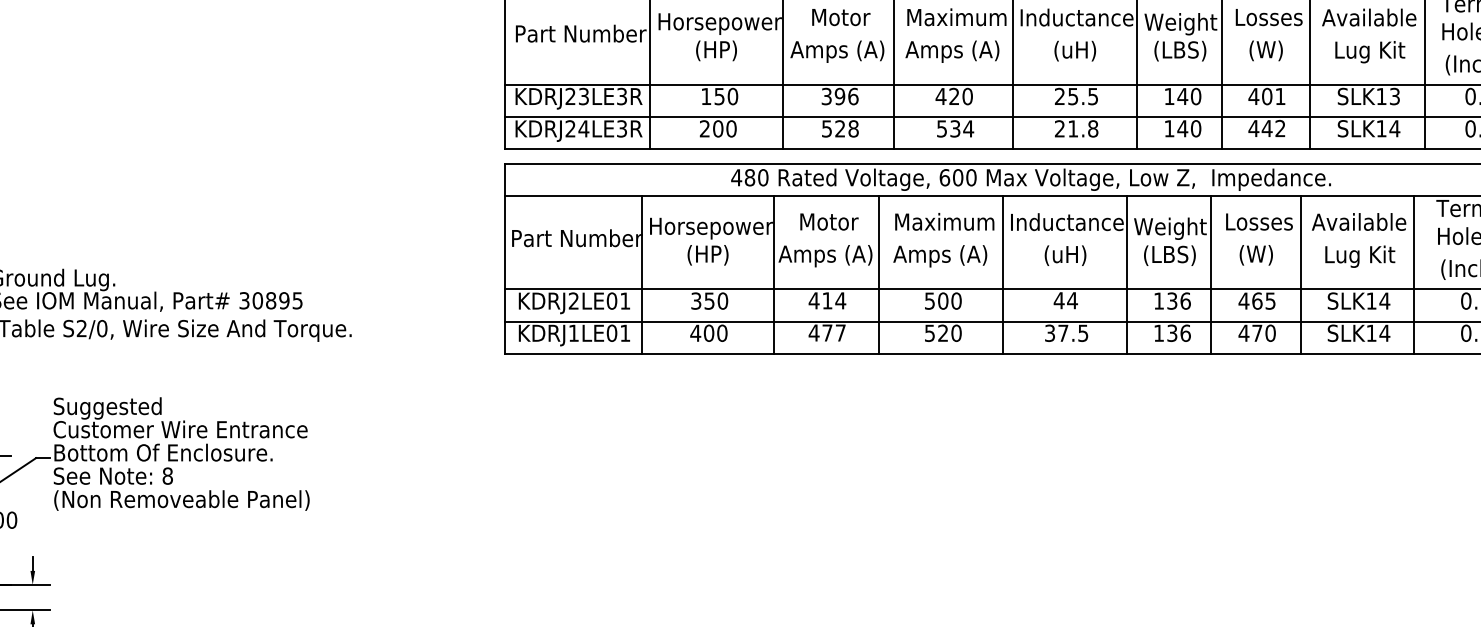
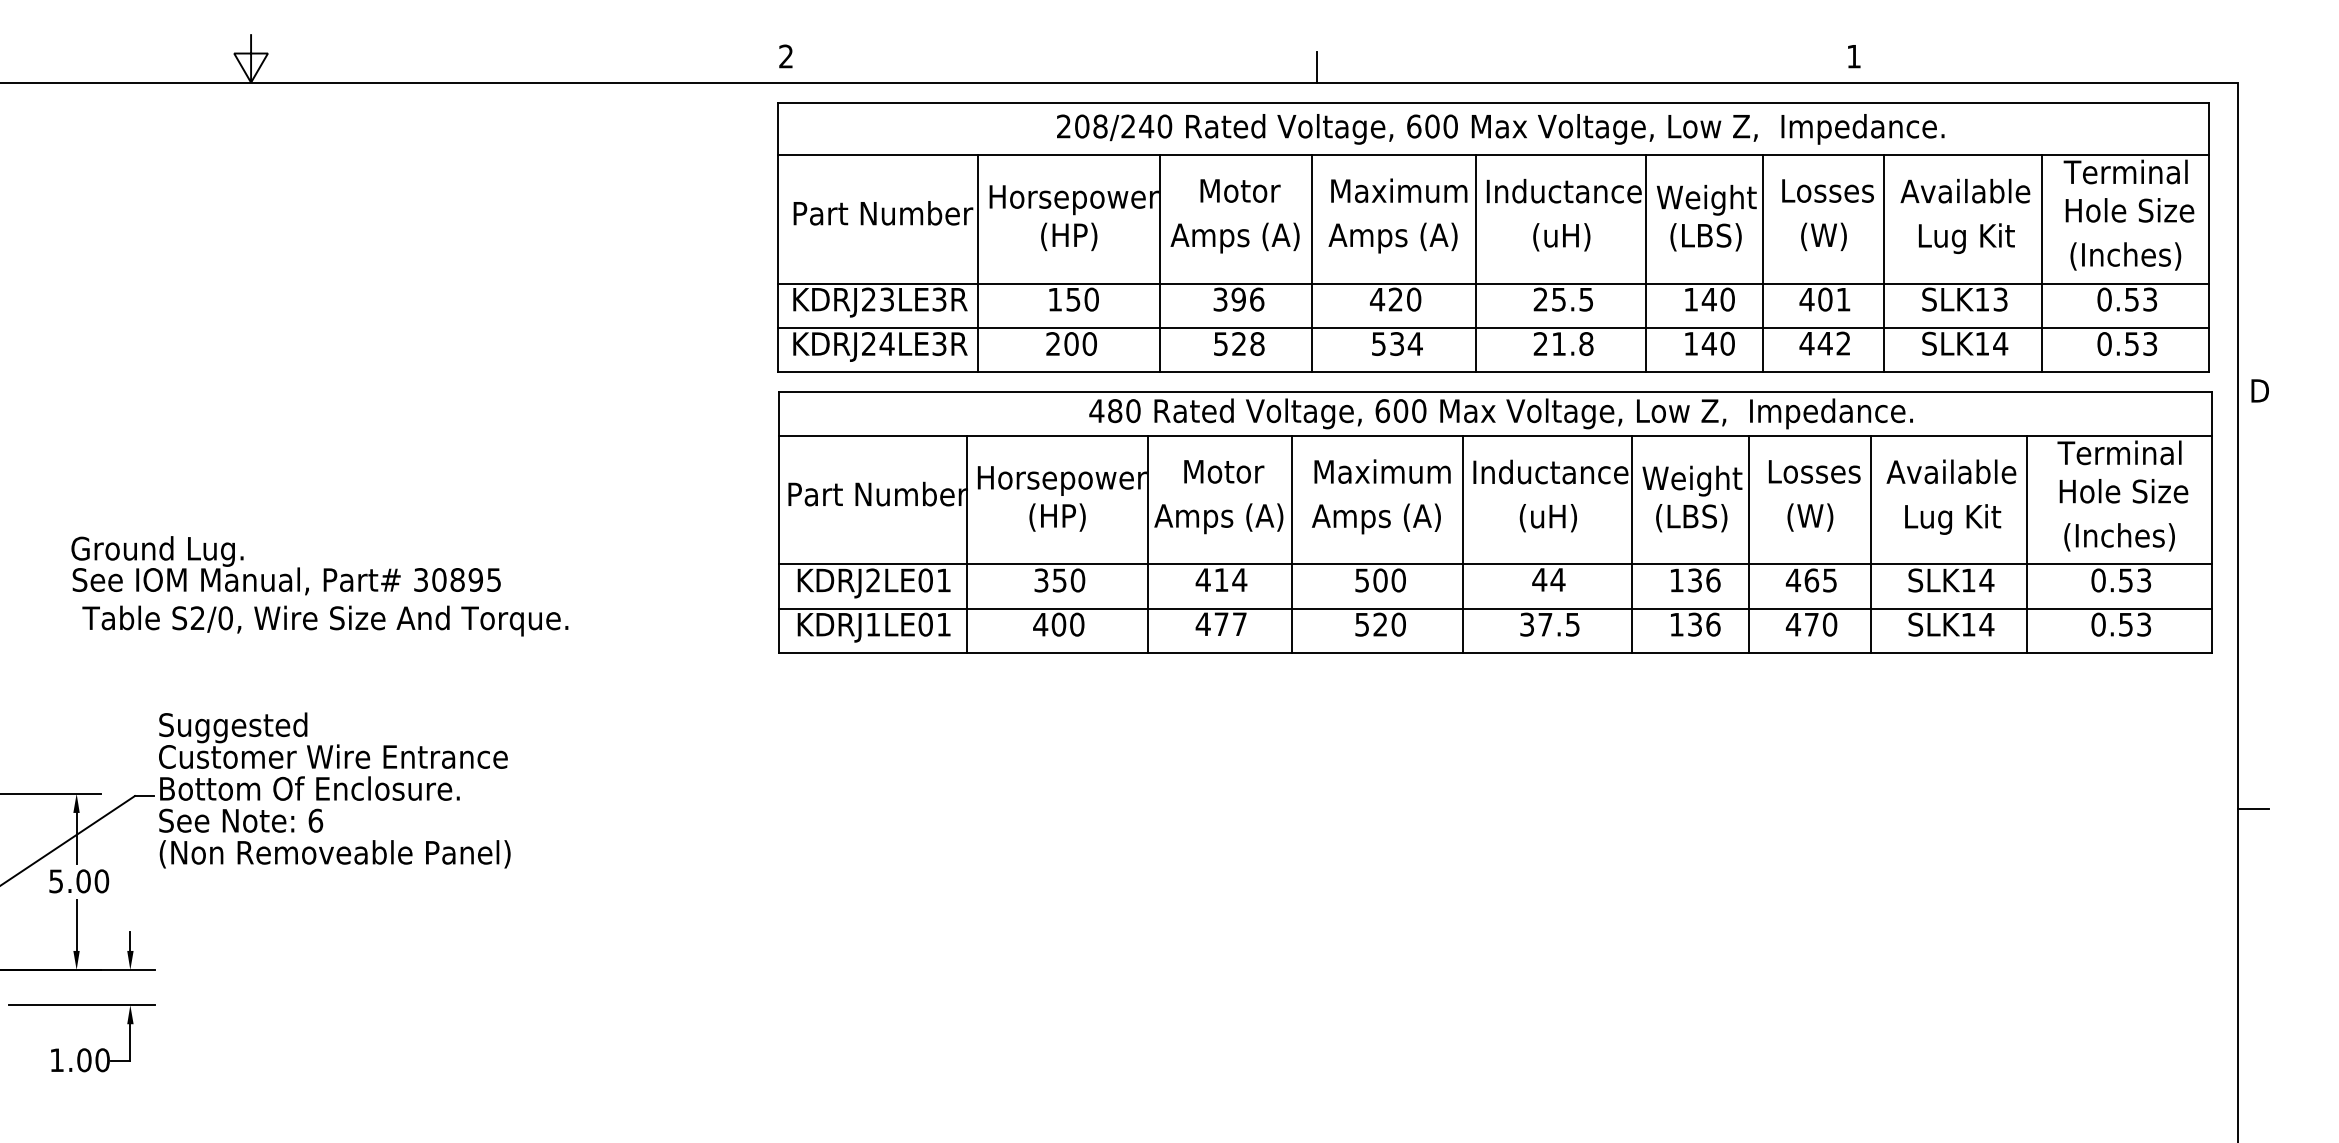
text: (167, 475) -> (315, 820), 8 -> 6

